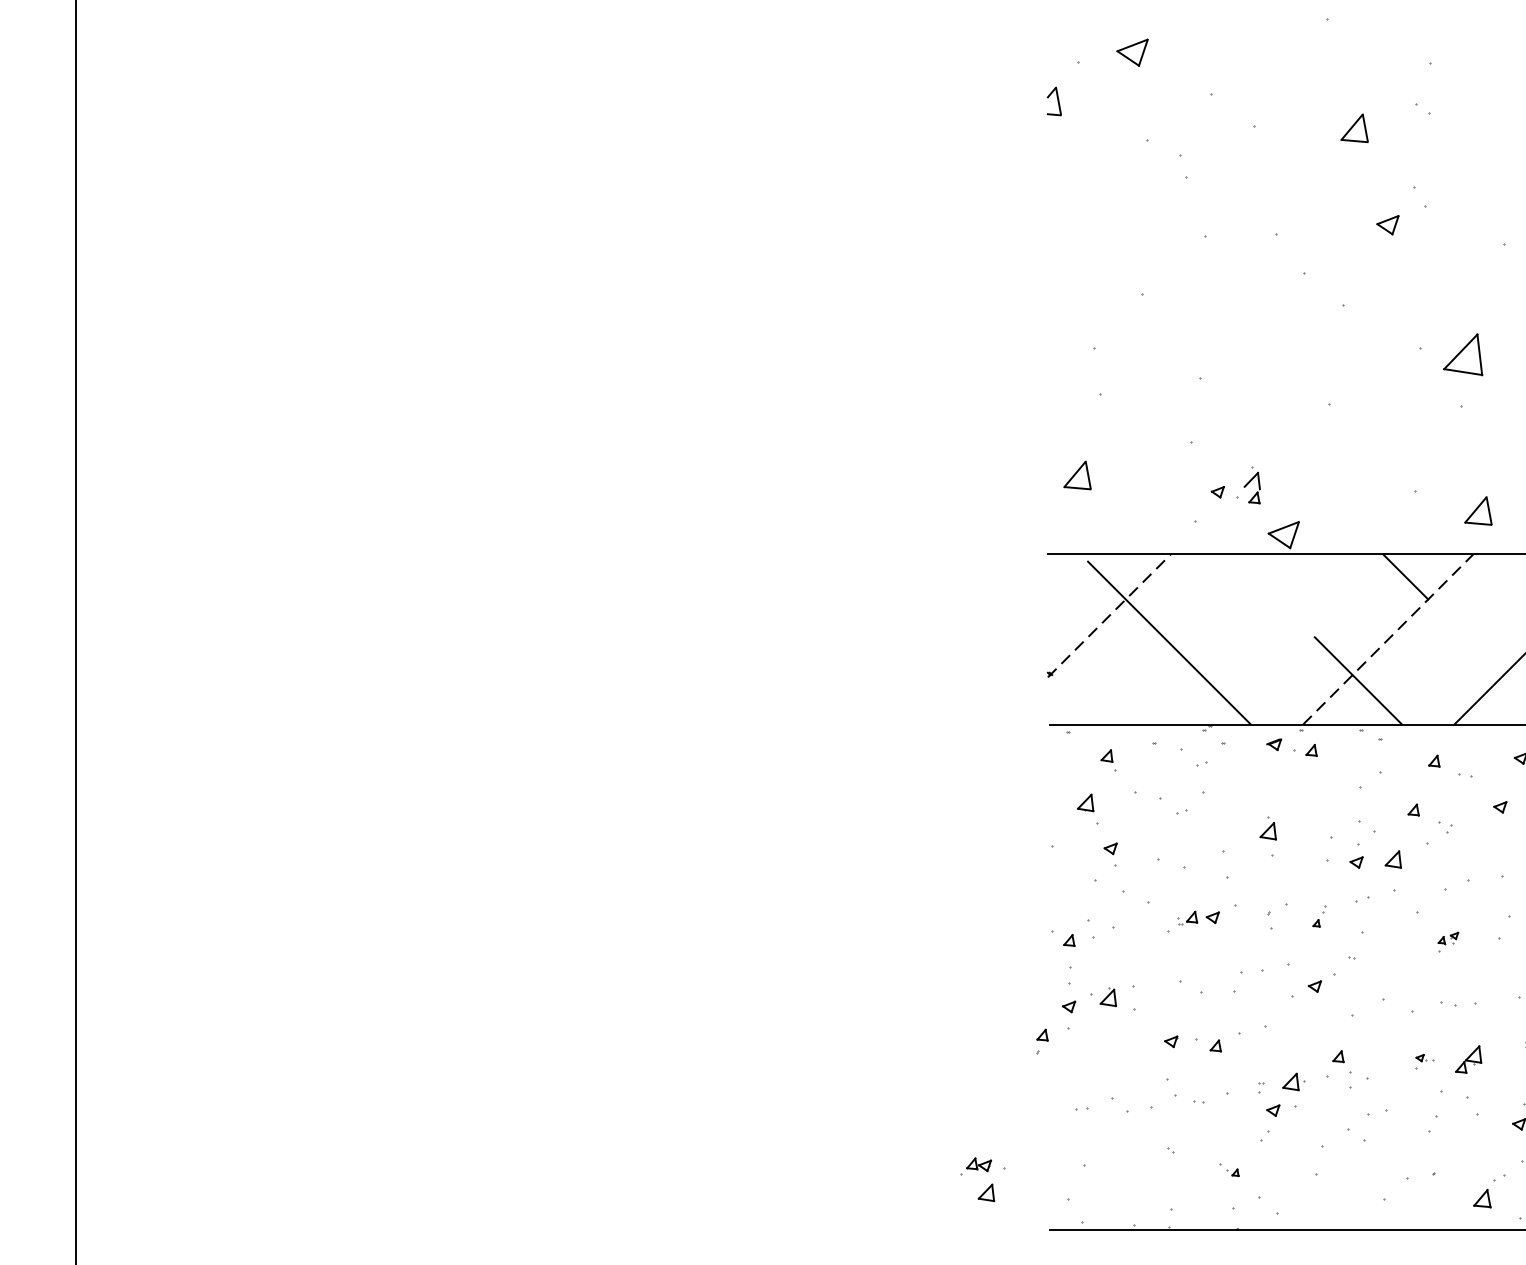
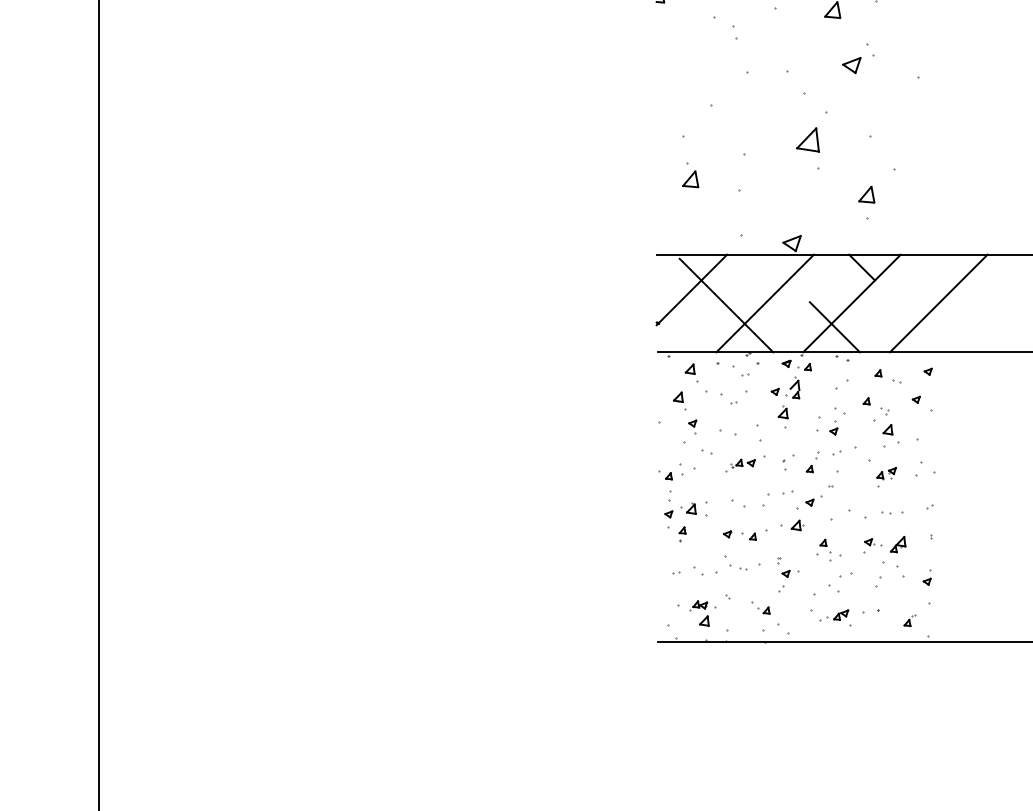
part: (1387, 224) -> (851, 65), size x1.43
part: (1462, 353) -> (807, 139), moved
part: (1077, 475) -> (690, 179), moved
part: (1235, 484) -> (785, 387), moved
part: (1477, 510) -> (866, 194), moved
line: (1108, 615) -> (691, 289), dashed -> solid
line: (1237, 639) -> (765, 303), added
line: (1389, 639) -> (852, 303), dashed -> solid
part: (1108, 759) -> (691, 372), size x1.43
part: (1392, 859) -> (887, 429), moved
part: (1134, 897) -> (706, 451), size x0.62
part: (1319, 916) -> (812, 462), size x1.67
part: (1448, 942) -> (886, 477), size x1.67
part: (1275, 968) -> (787, 492), size x0.62
part: (1042, 1041) -> (682, 534), moved
part: (1423, 1061) -> (872, 545), size x1.67
part: (1293, 1082) -> (797, 525), moved
part: (1228, 1169) -> (760, 607), size x1.67
part: (983, 1179) -> (702, 613), moved
part: (1357, 1183) -> (834, 615), added
part: (1488, 1191) -> (909, 620), size x0.62

